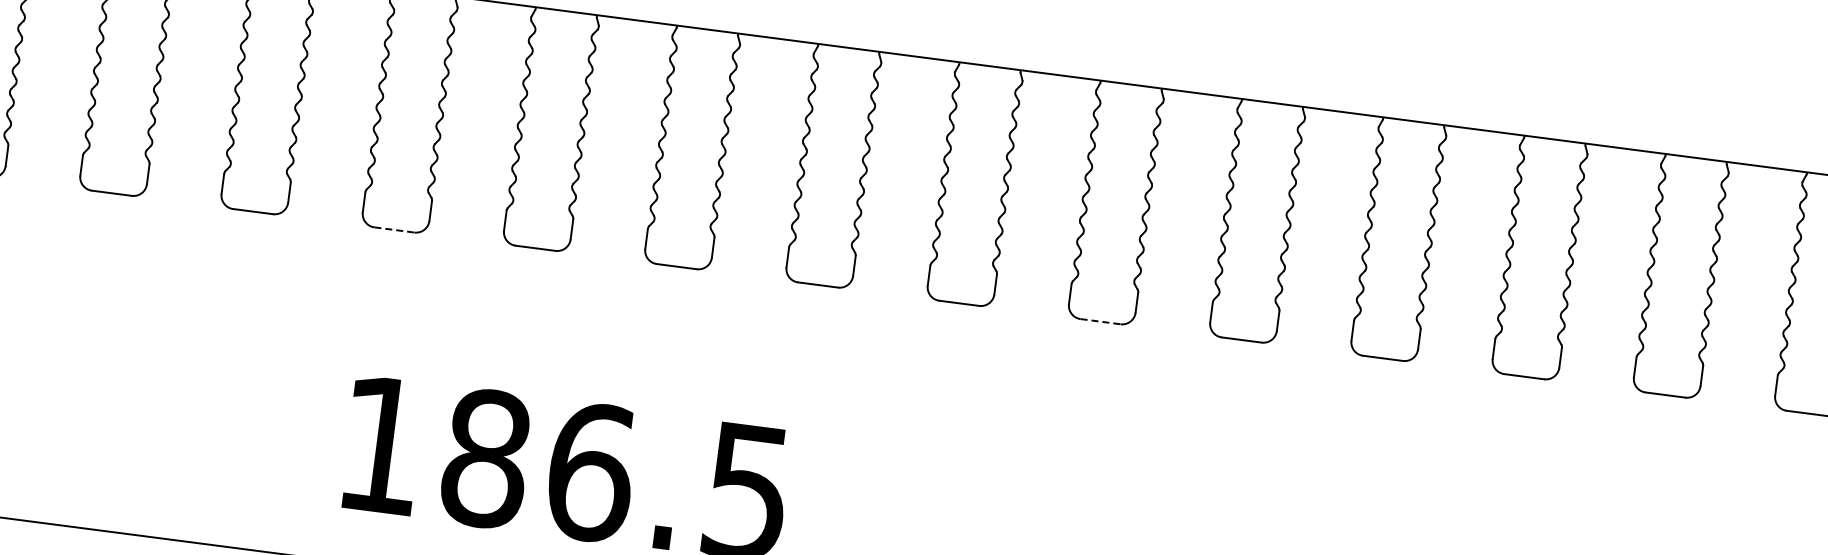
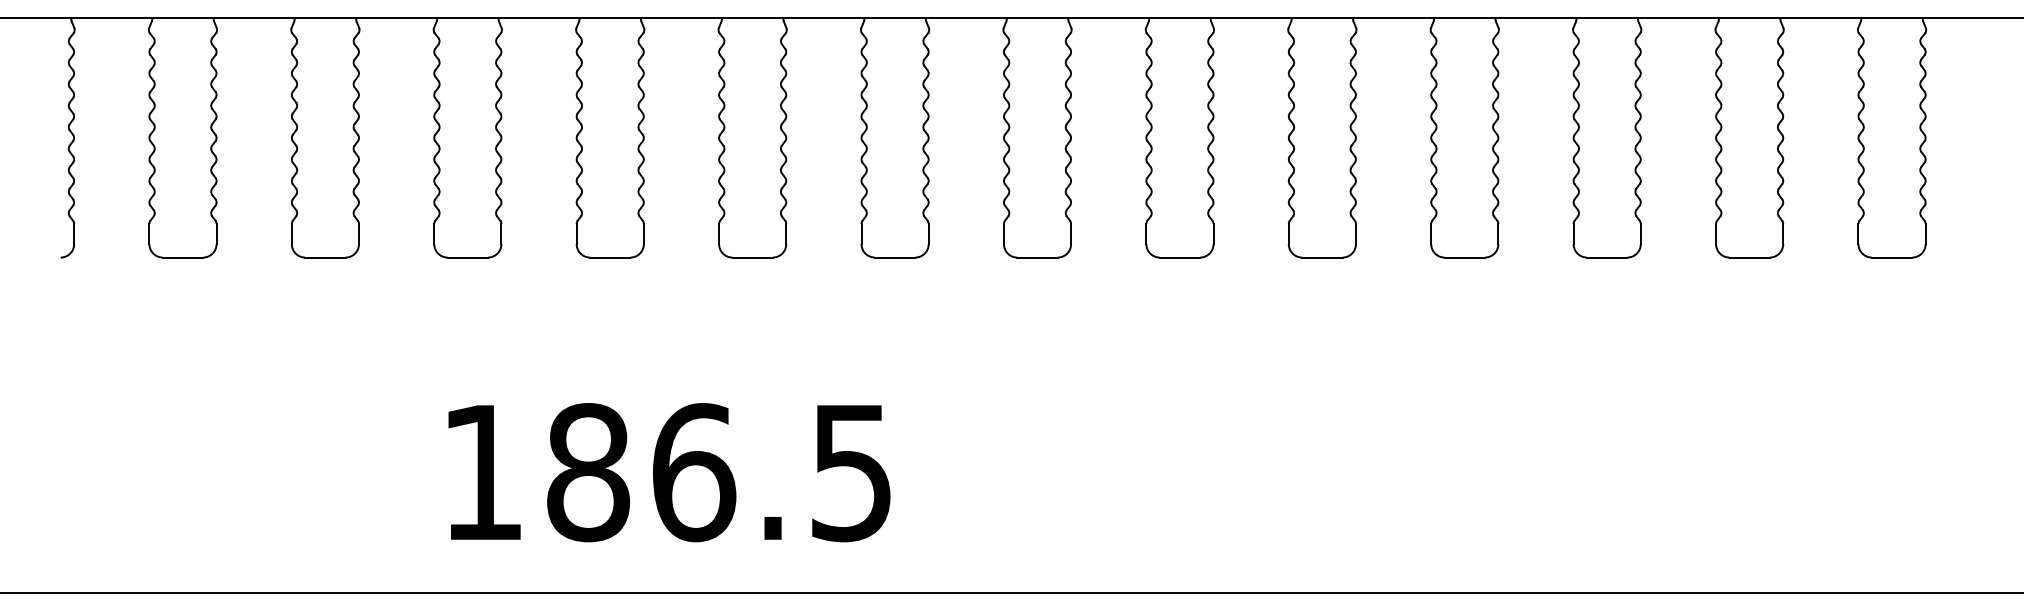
line: (395, 229) -> (468, 257), dashed -> solid
line: (1101, 321) -> (1180, 257), dashed -> solid

